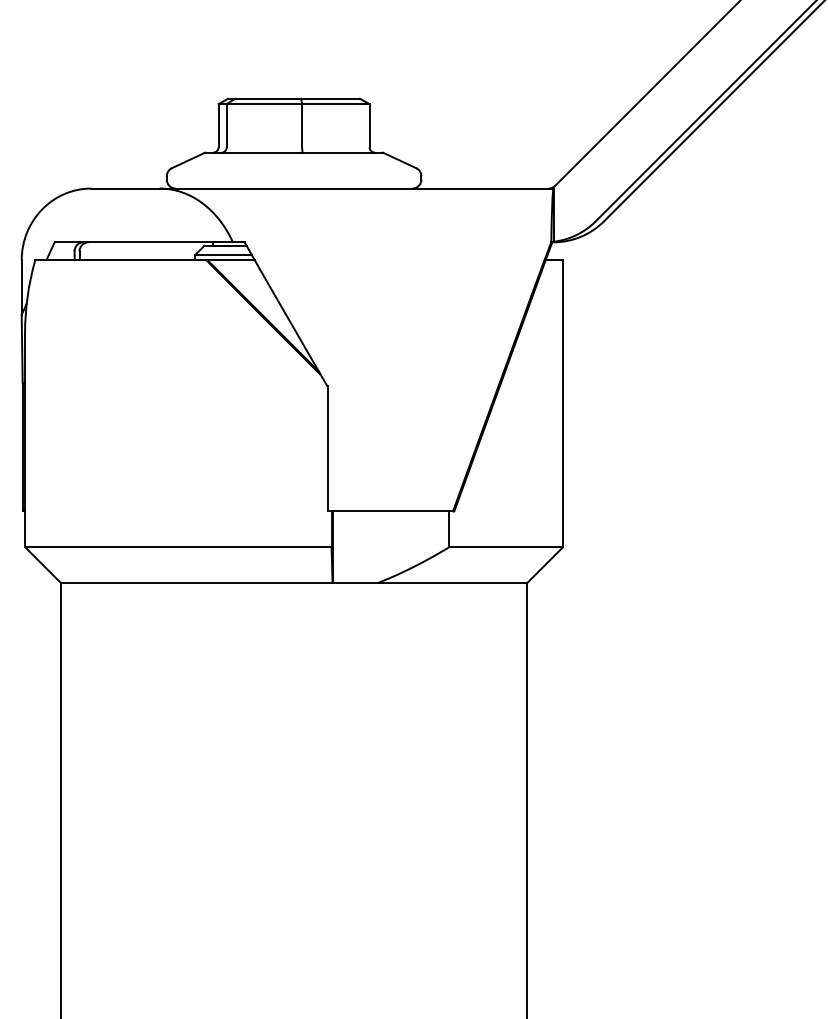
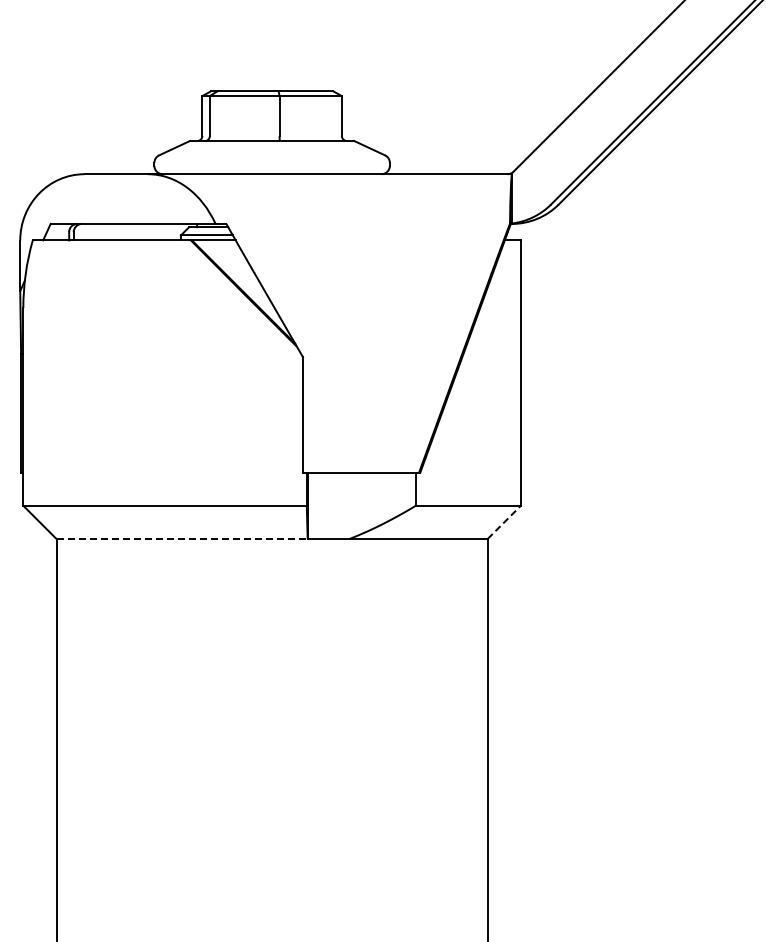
line: (545, 565) -> (504, 522), solid -> dashed
line: (197, 582) -> (182, 538), solid -> dashed

